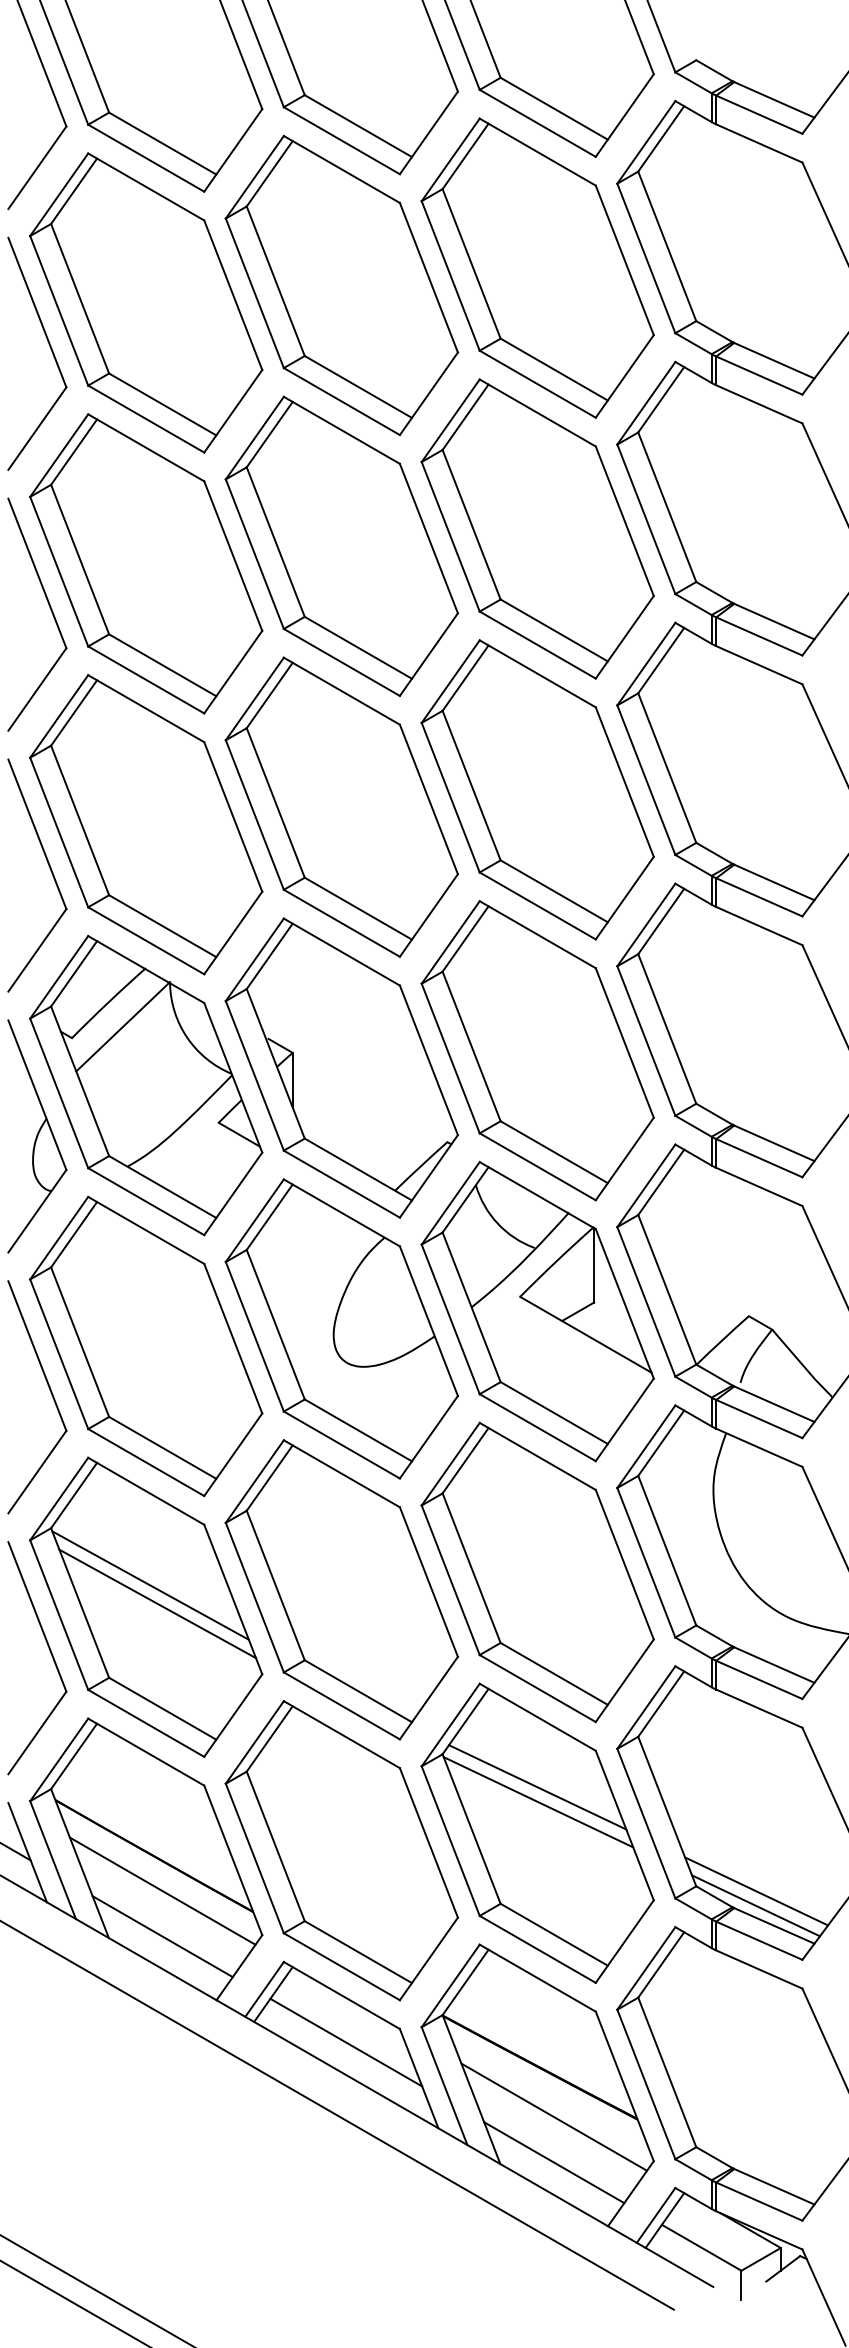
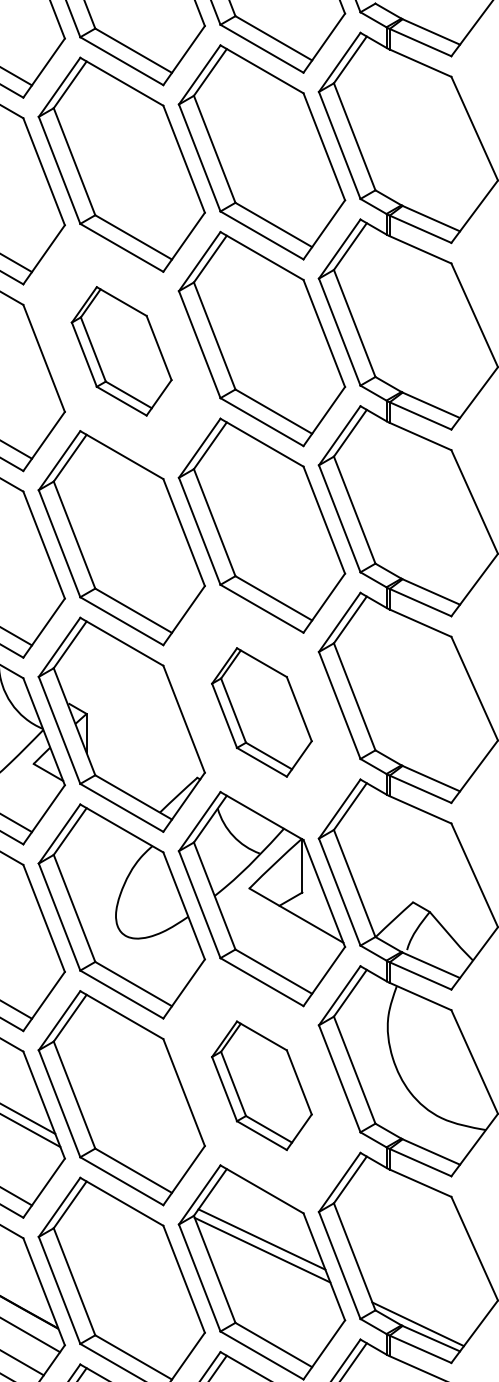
part: (341, 545) -> (121, 350), size x0.6
part: (537, 1050) -> (261, 712), size x0.6
part: (537, 1572) -> (261, 1085), size x0.6
line: (756, 1891) -> (418, 1314), removed

